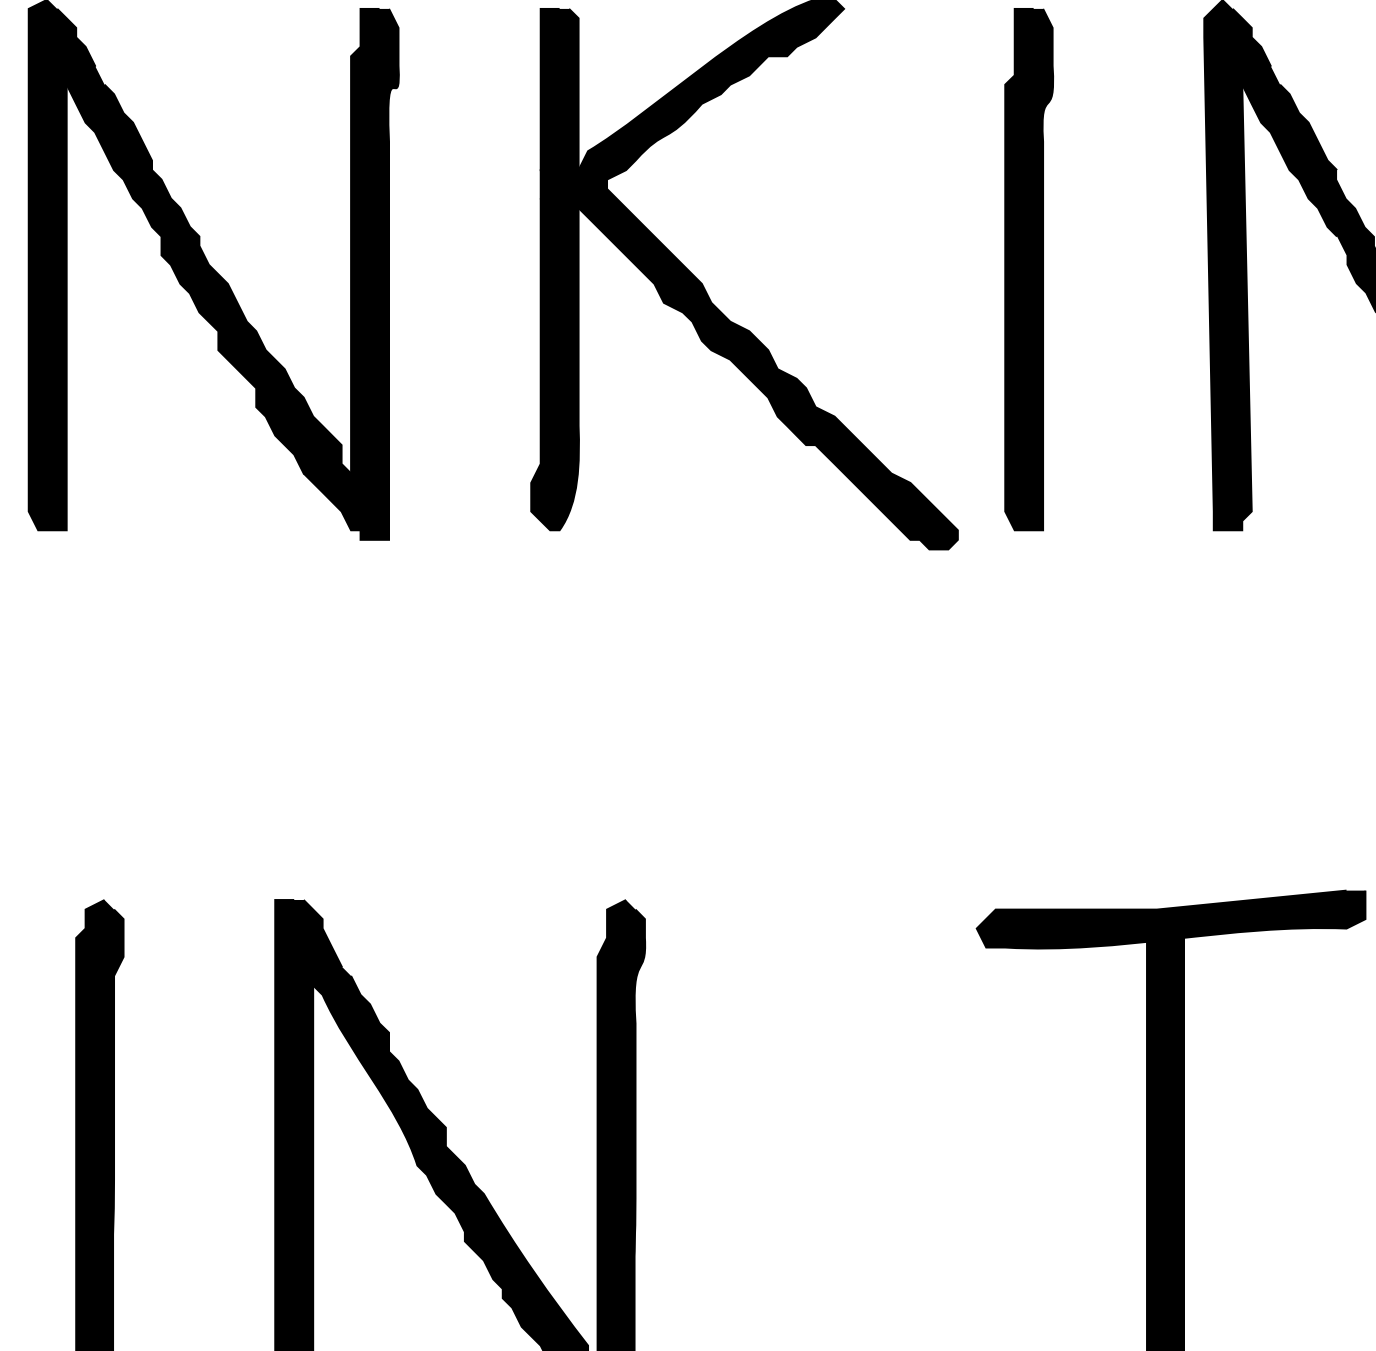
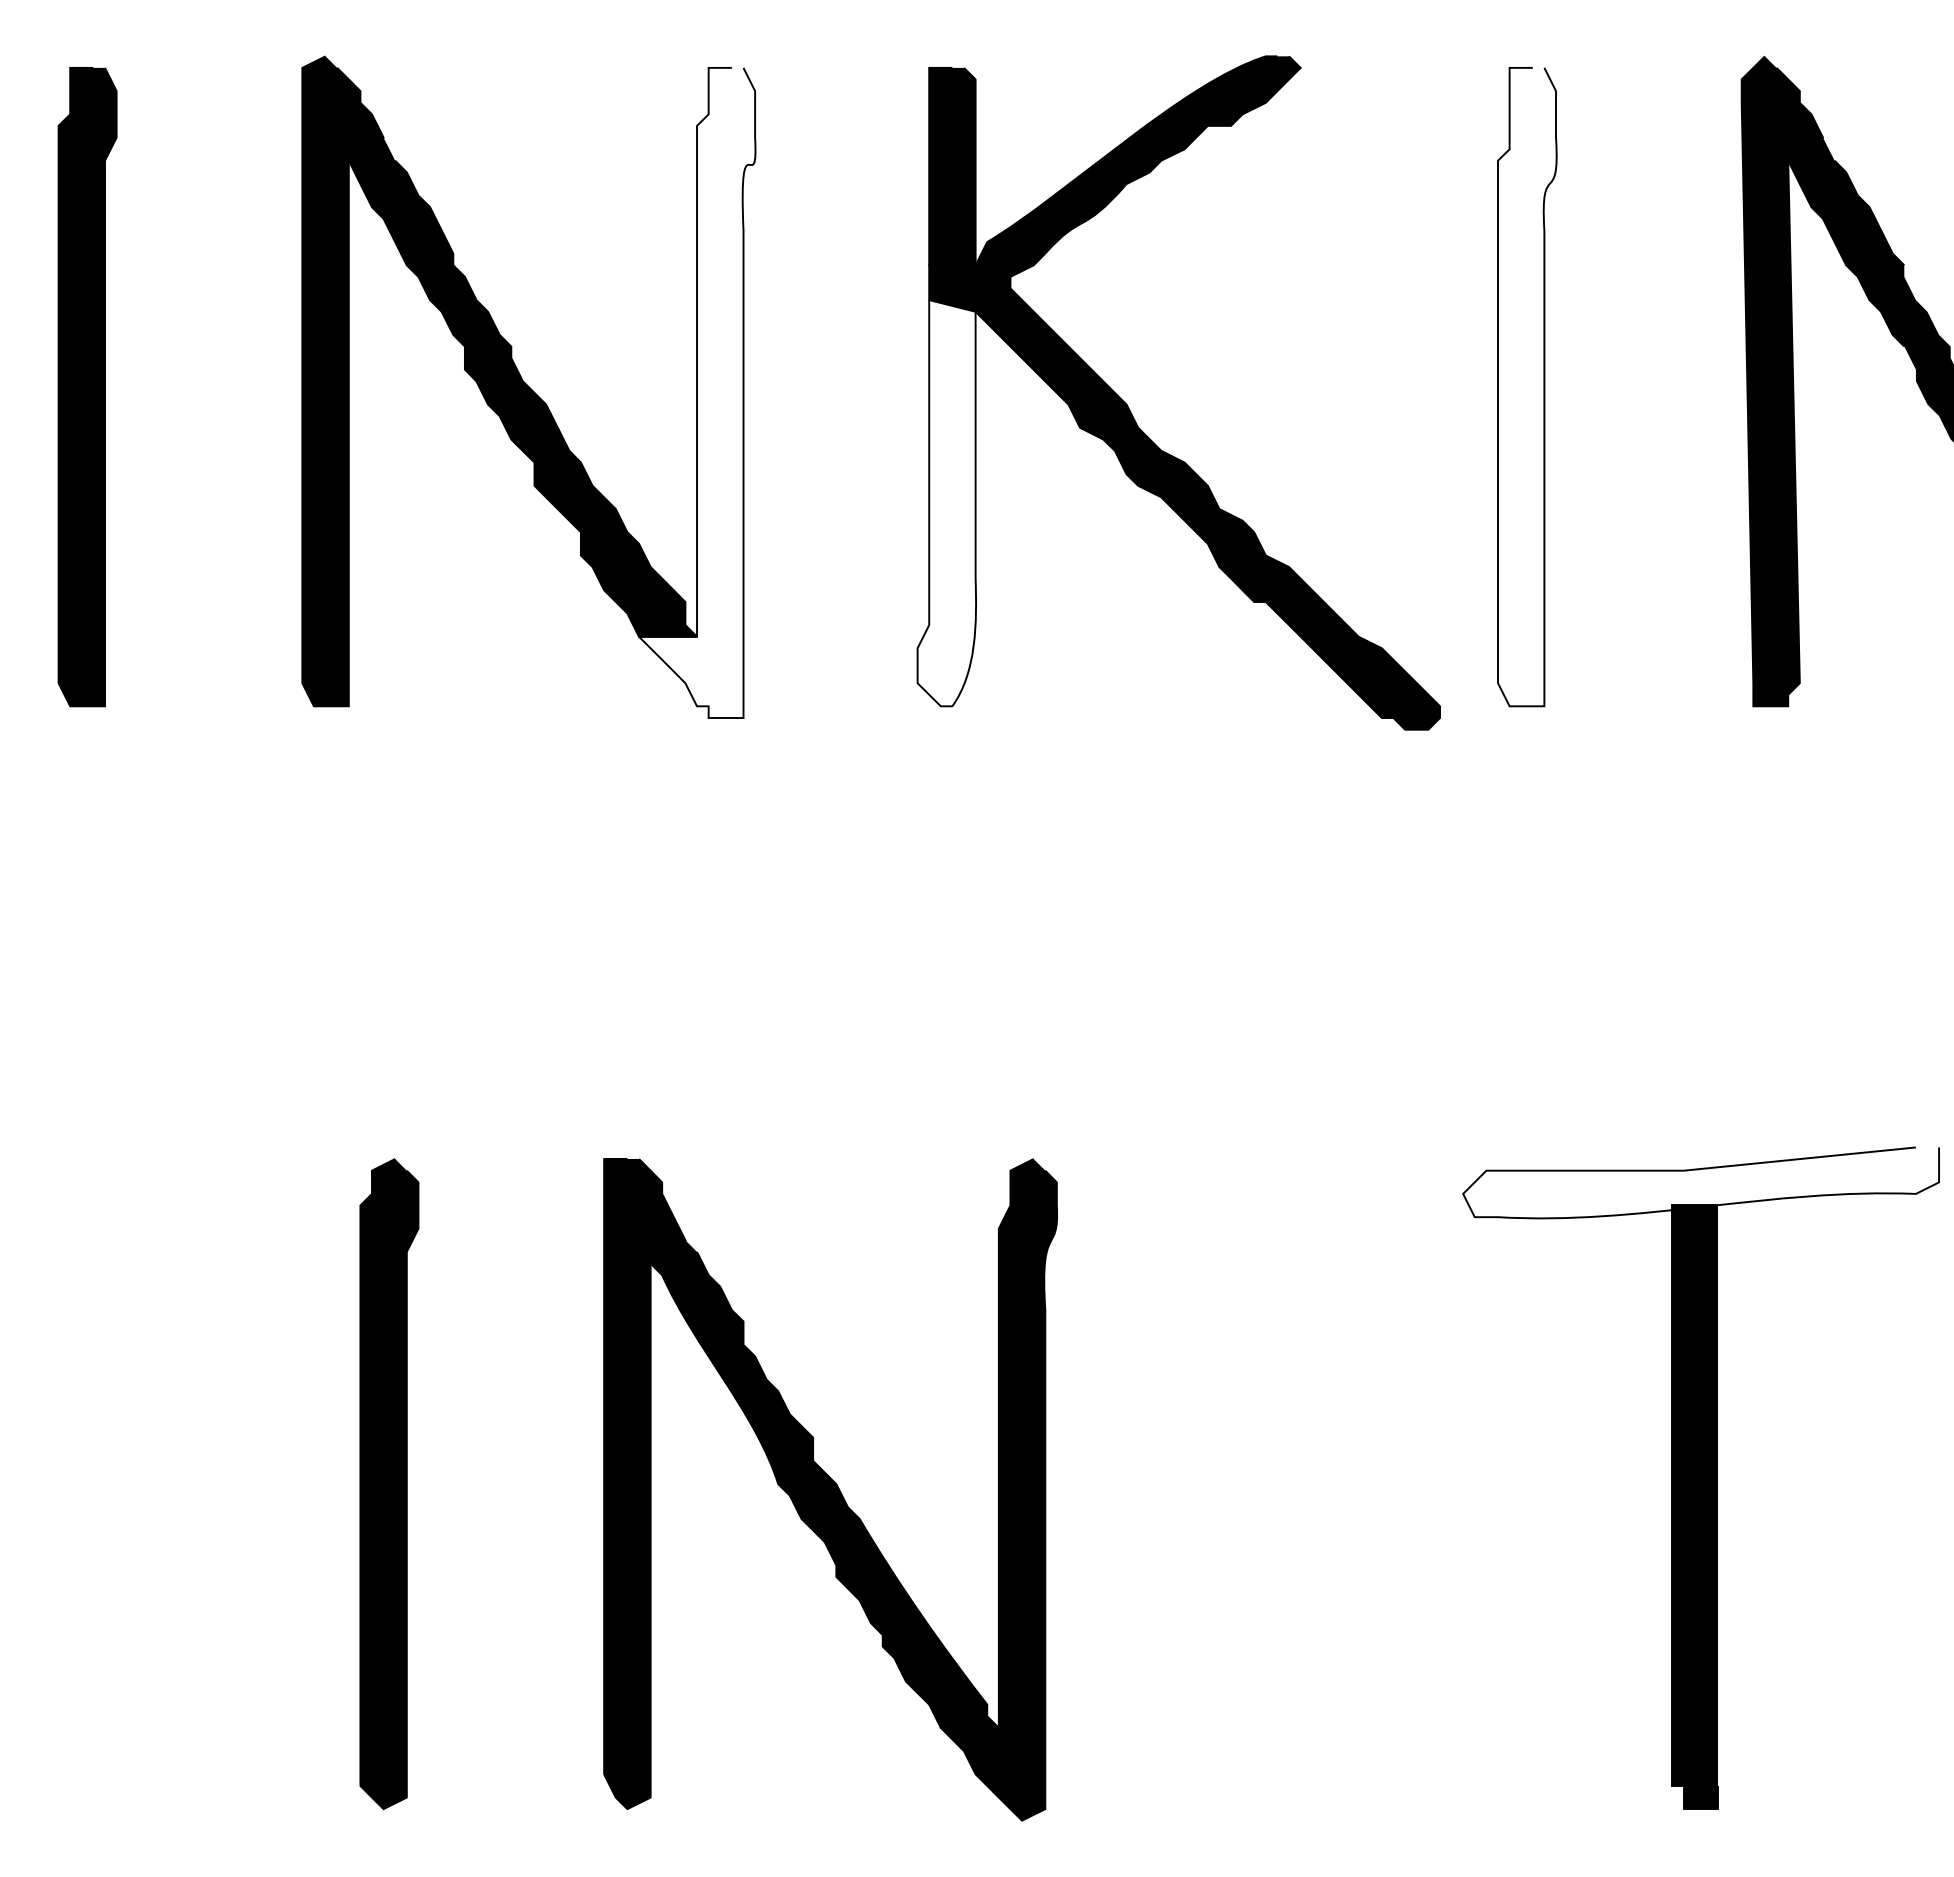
fill: (1029, 269) -> (1527, 386), removed
fill: (351, 274) -> (697, 392), removed
fill: (554, 364) -> (946, 503), removed
fill: (1171, 919) -> (1701, 1182), removed

